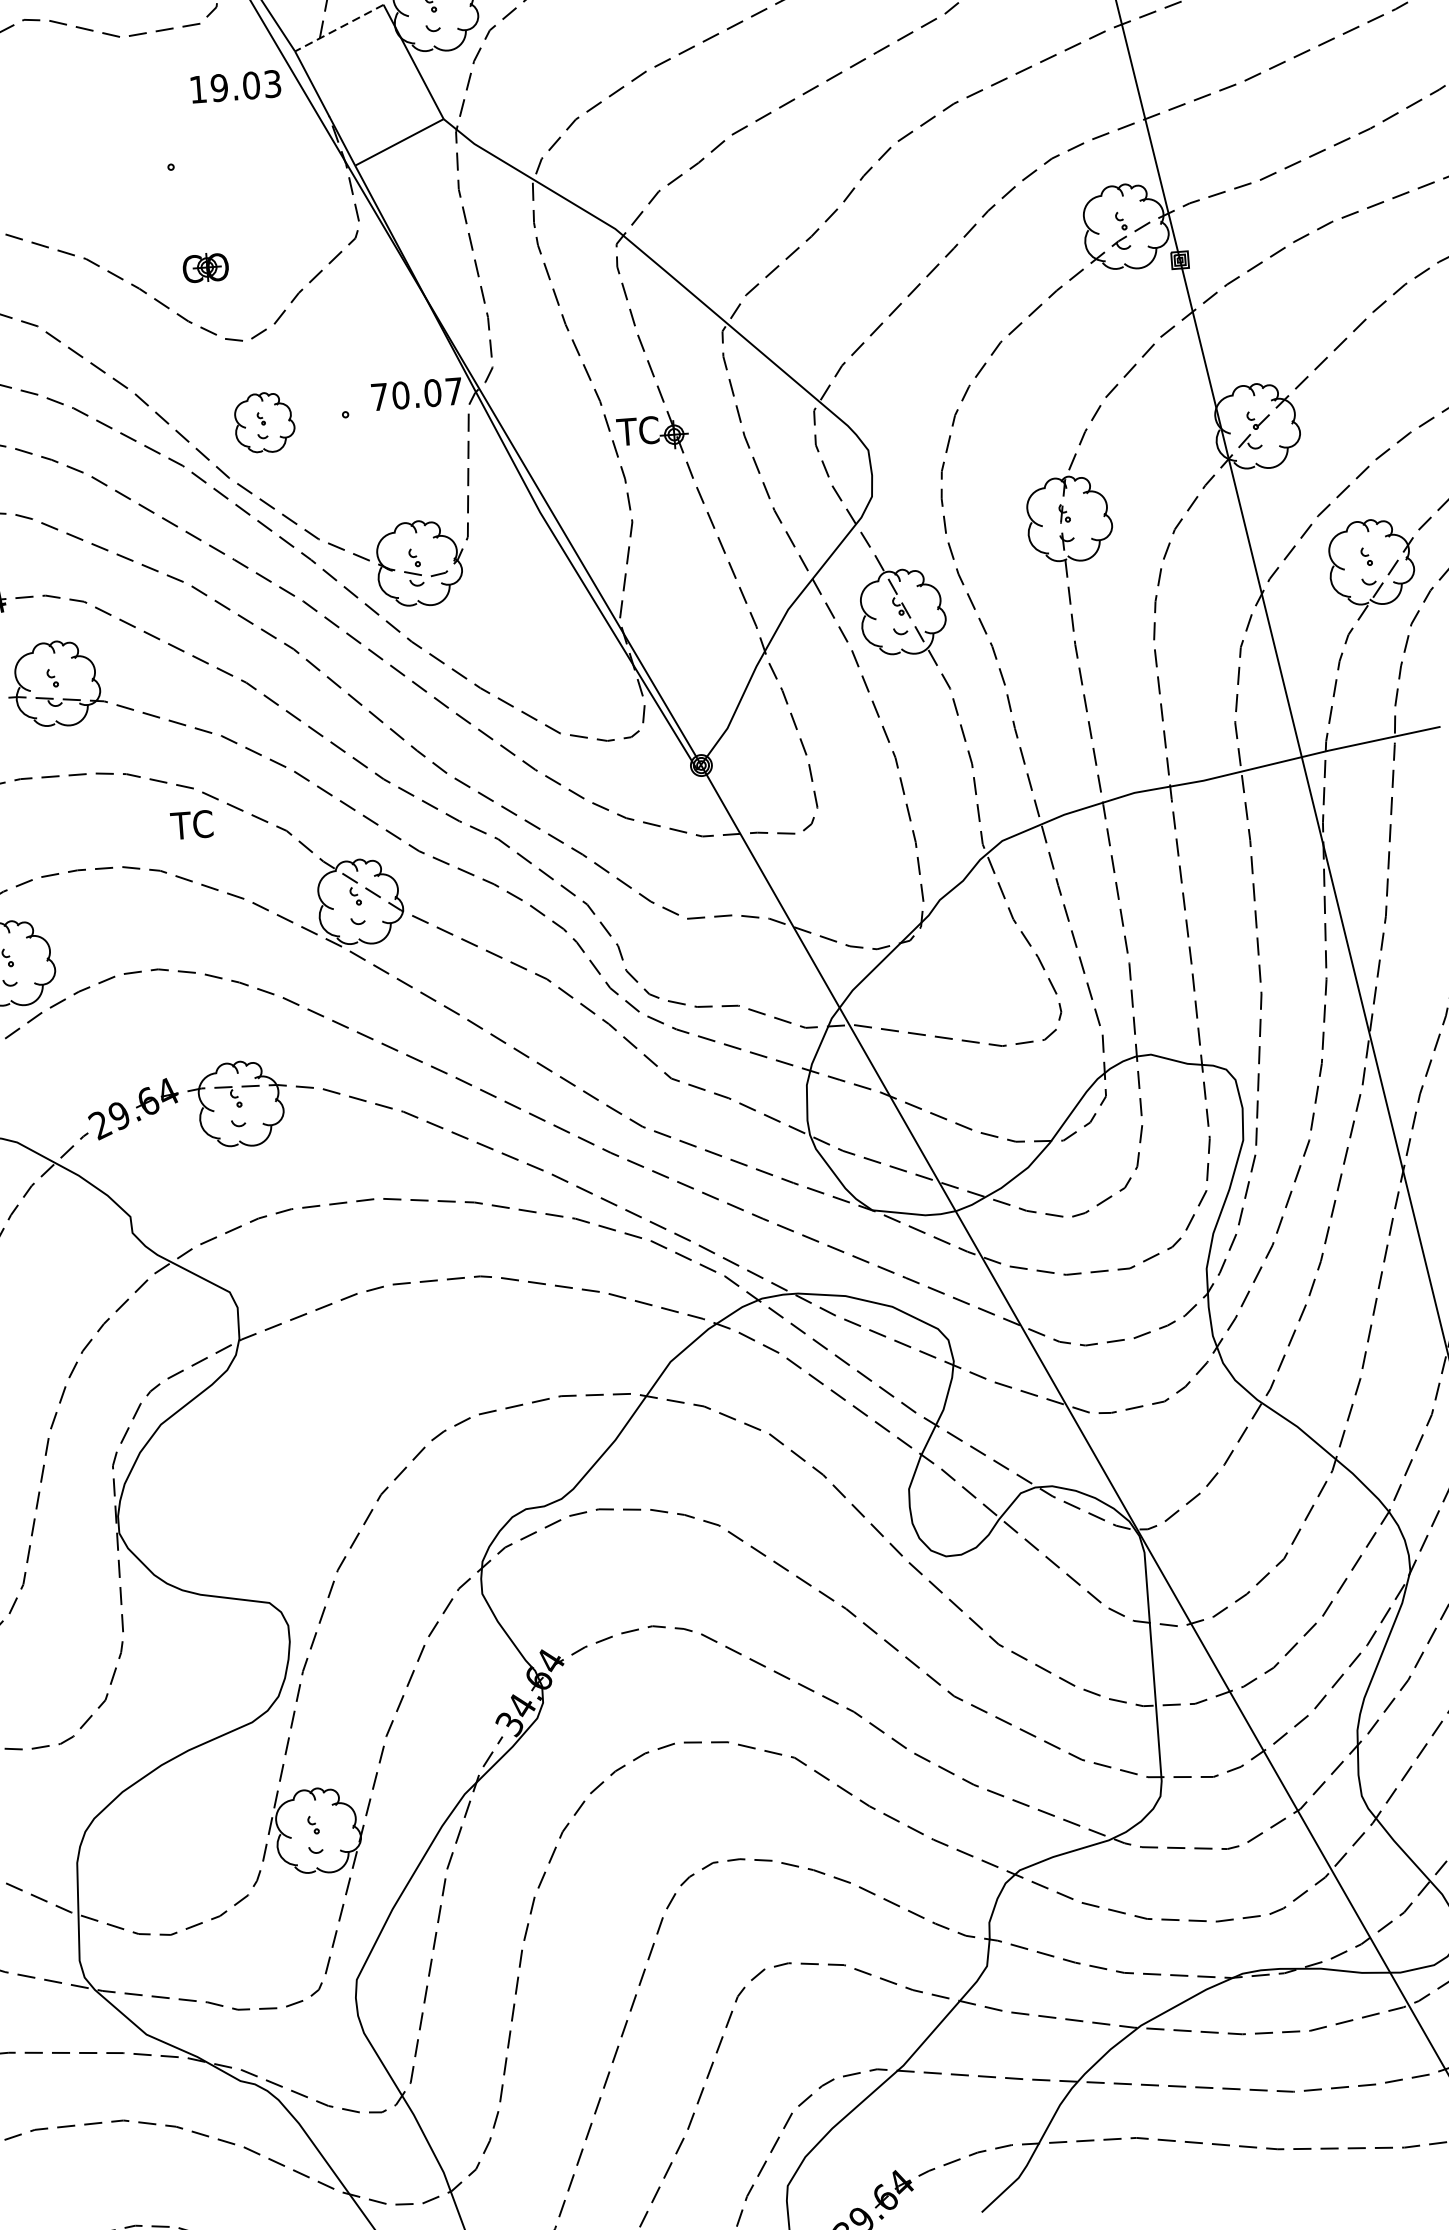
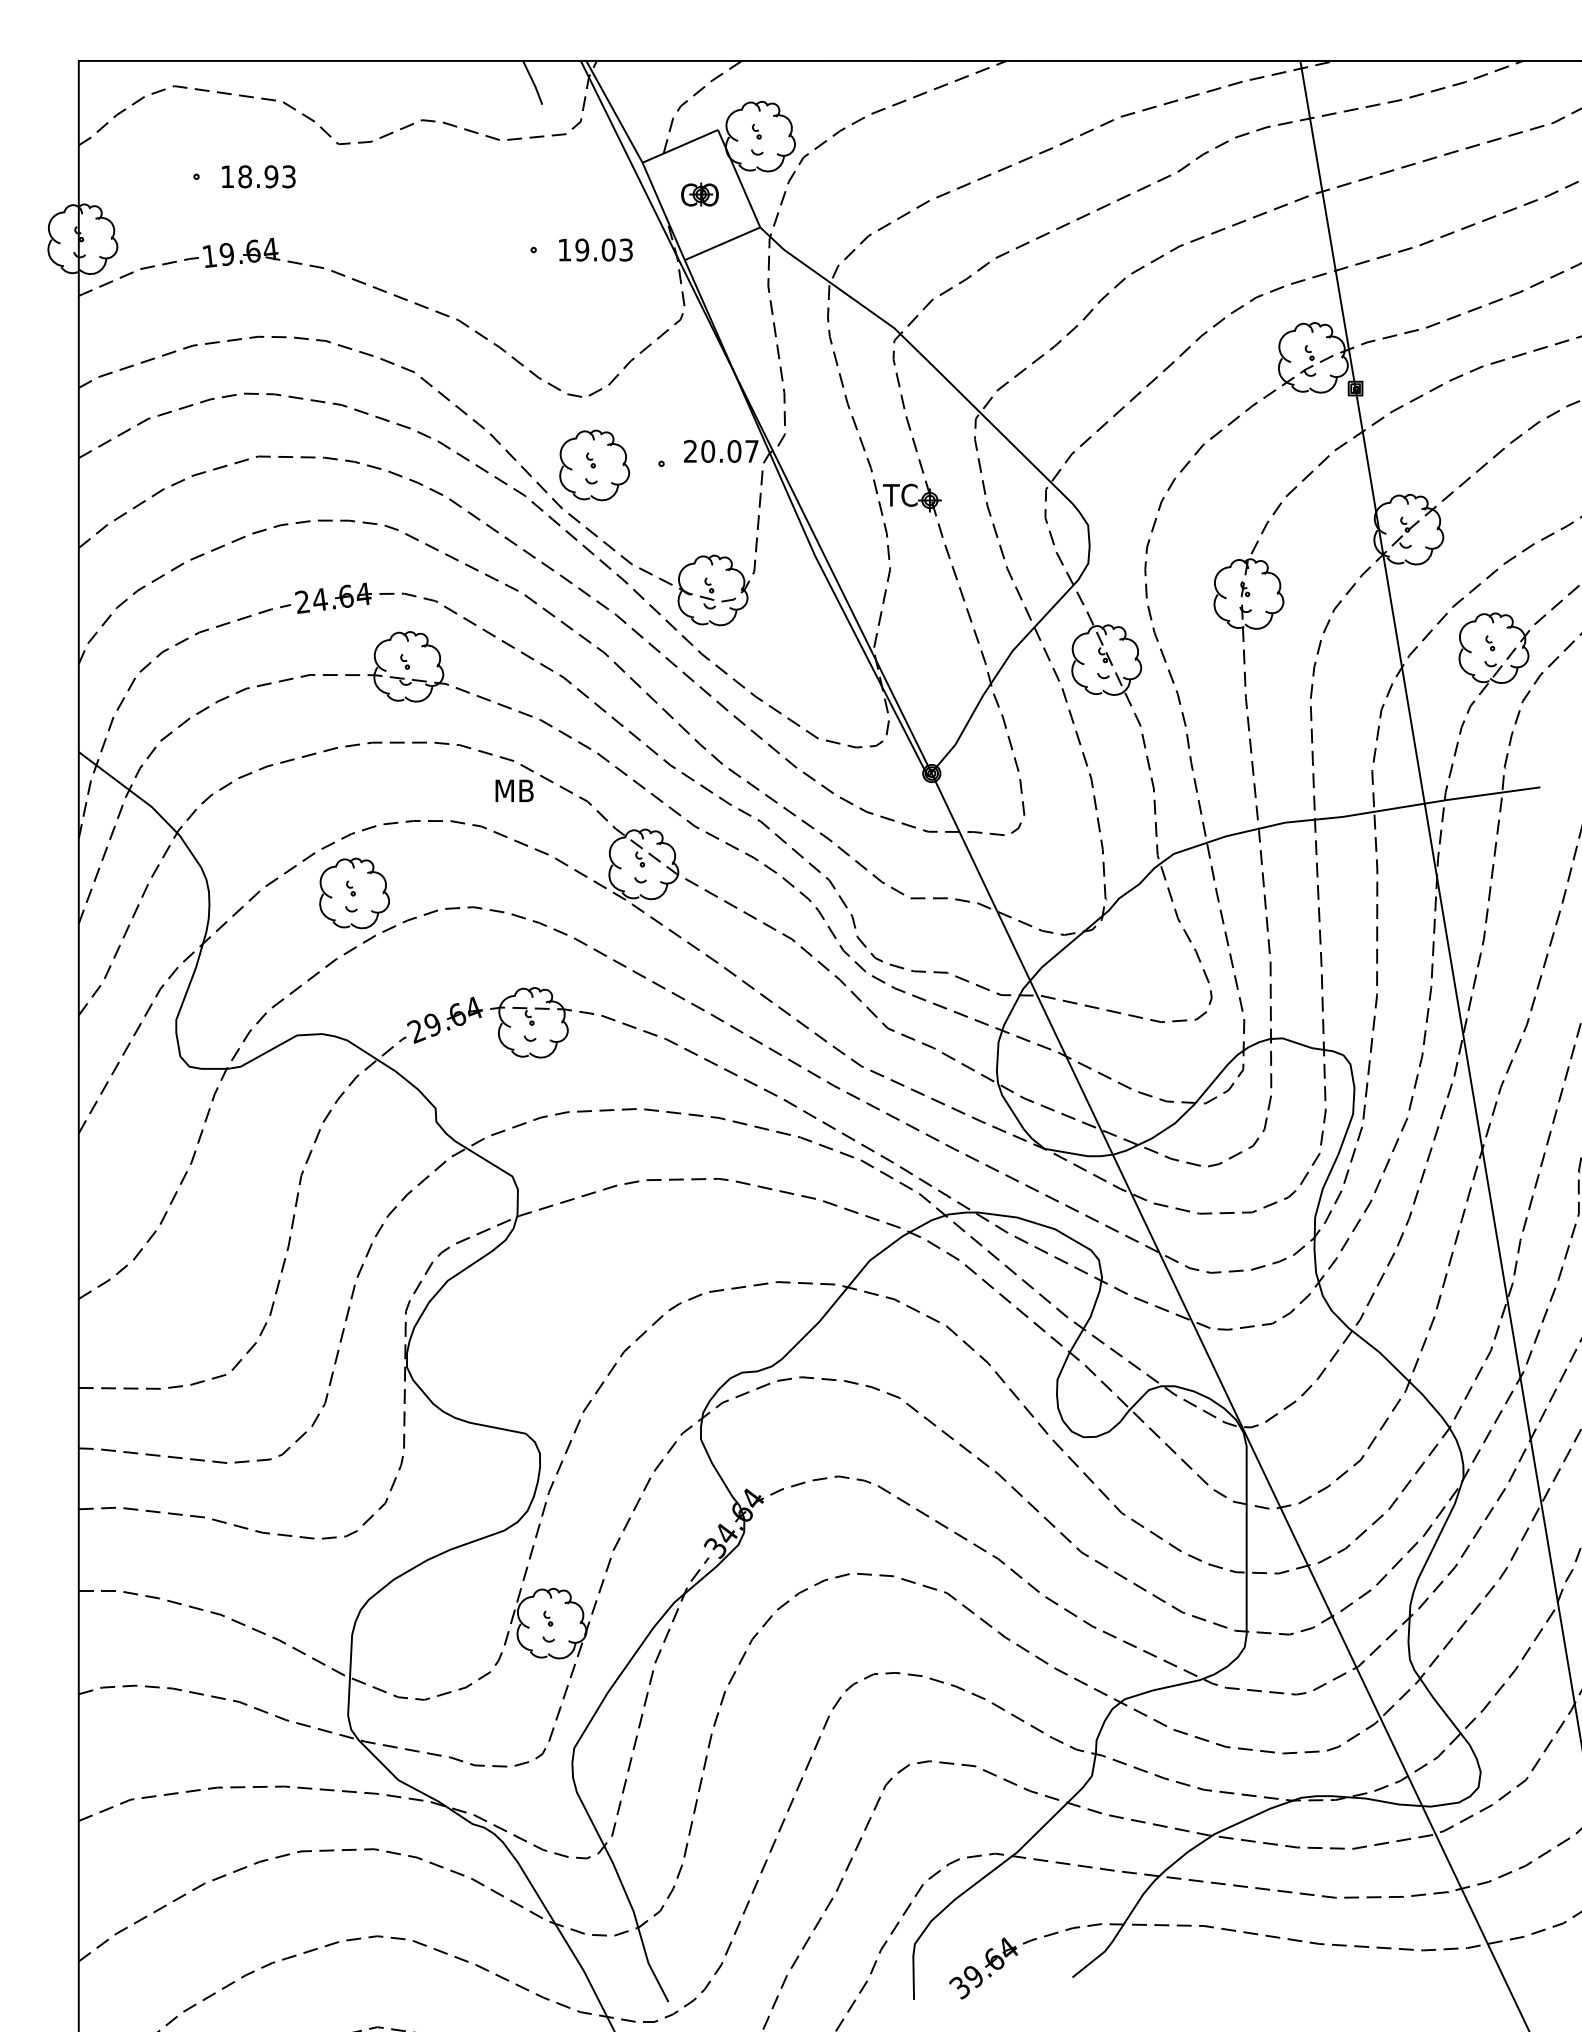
line: (338, 28) -> (679, 146), dashed -> solid
text: (235, 86) -> (595, 249), moved
part: (205, 267) -> (699, 194), moved
text: (379, 395) -> (690, 450), 70.07 -> 20.07
part: (264, 422) -> (594, 465), size x1.43
text: (194, 824) -> (512, 790), TC -> MB

